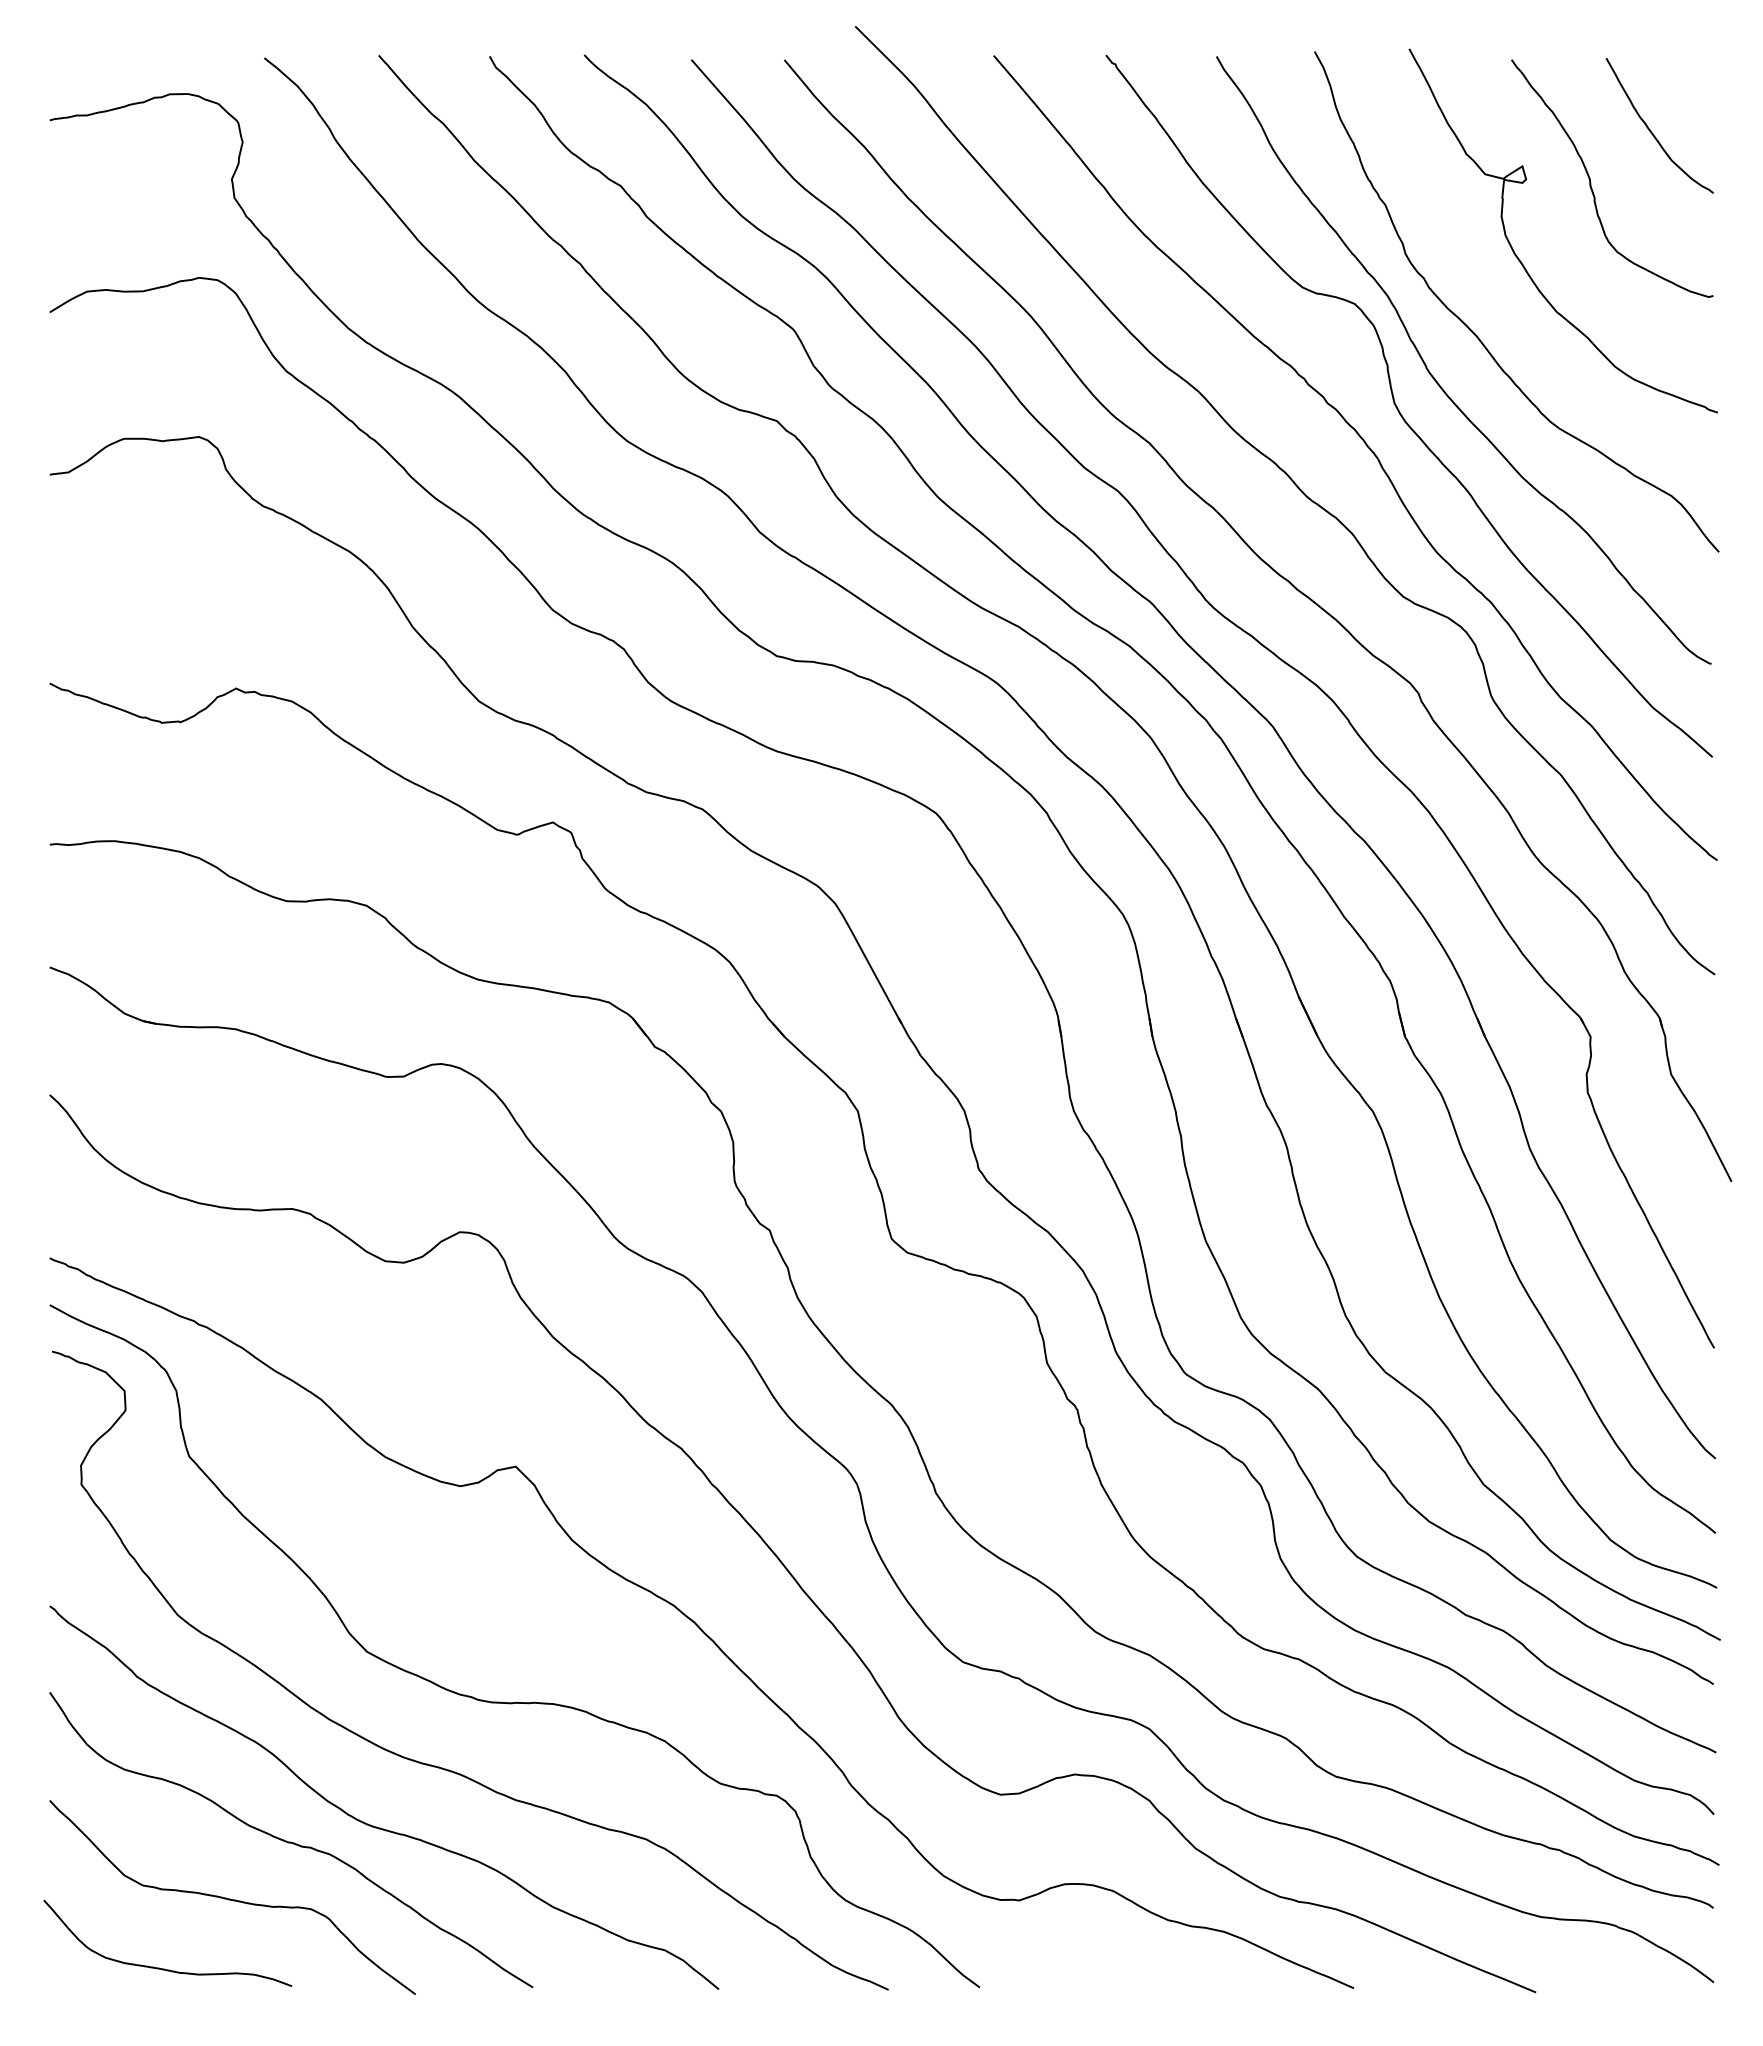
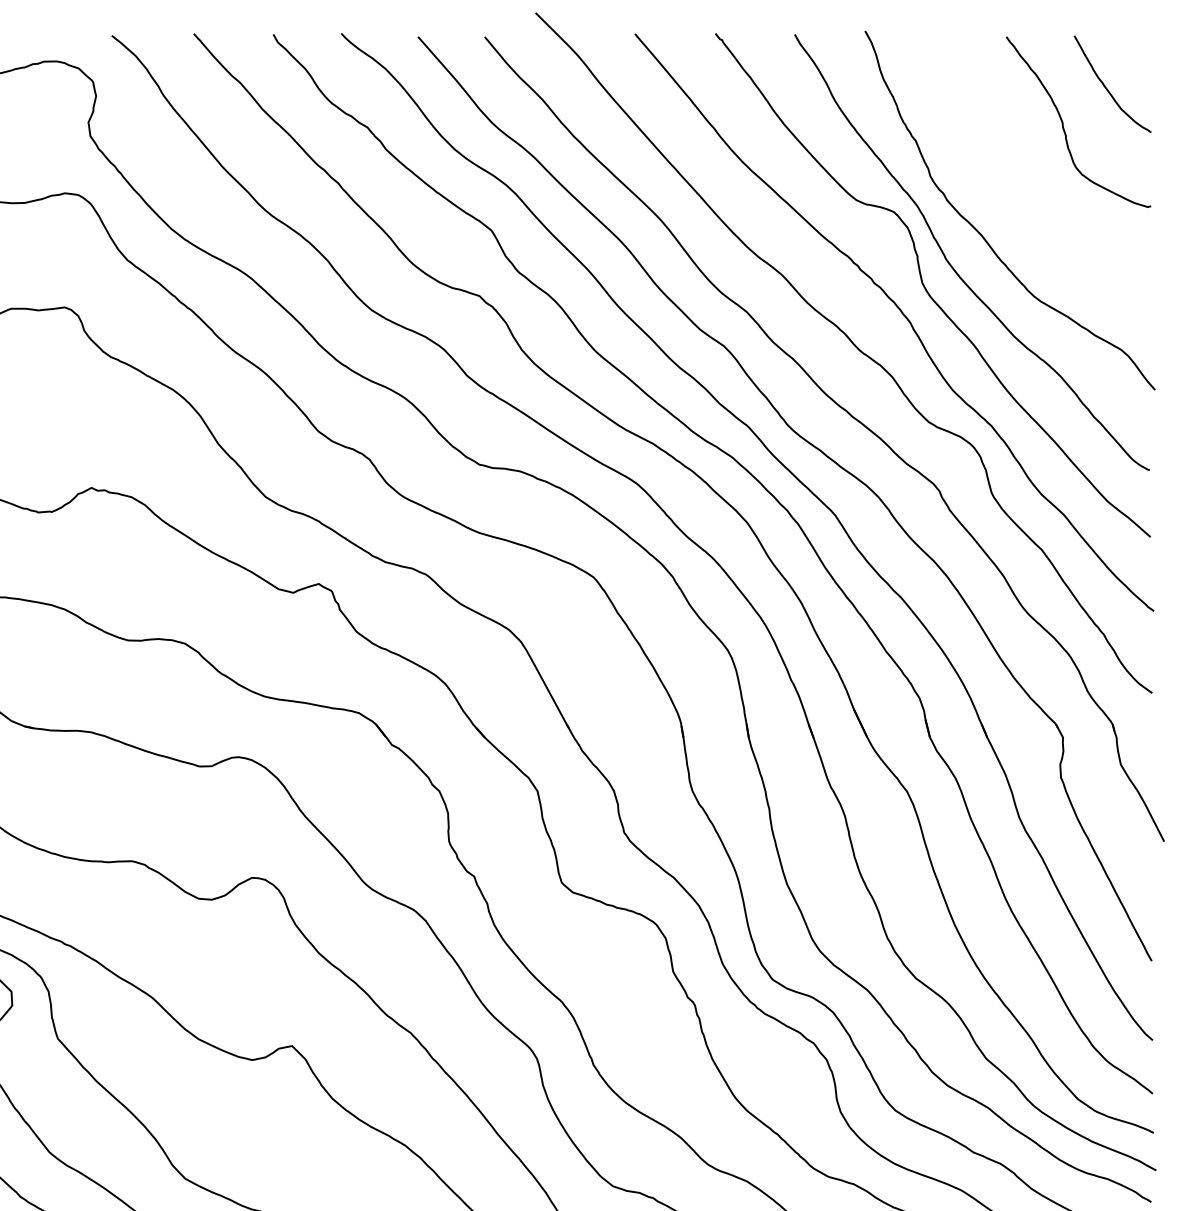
curve: (1522, 262) -> (1014, 182), removed

